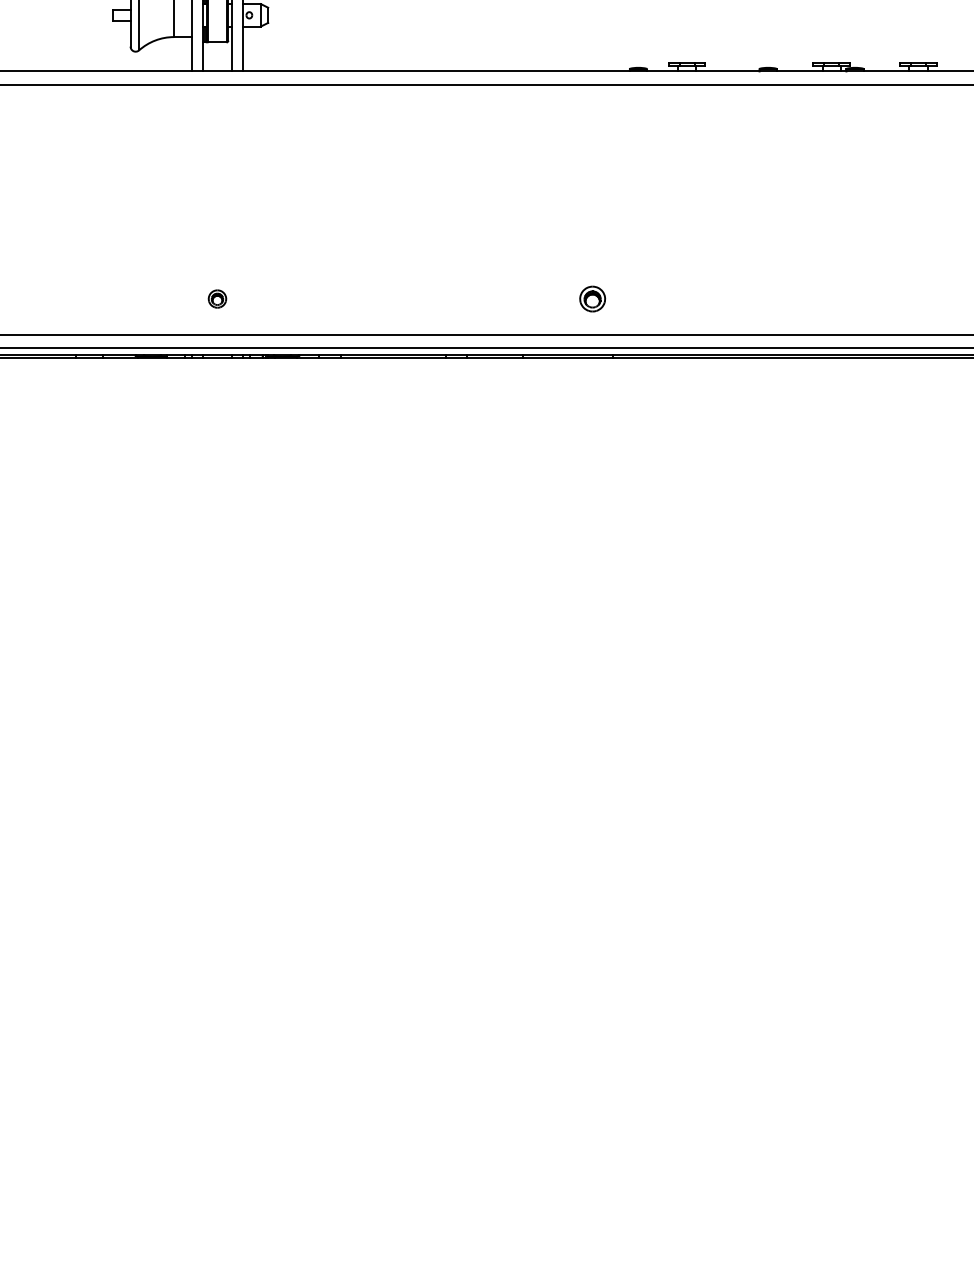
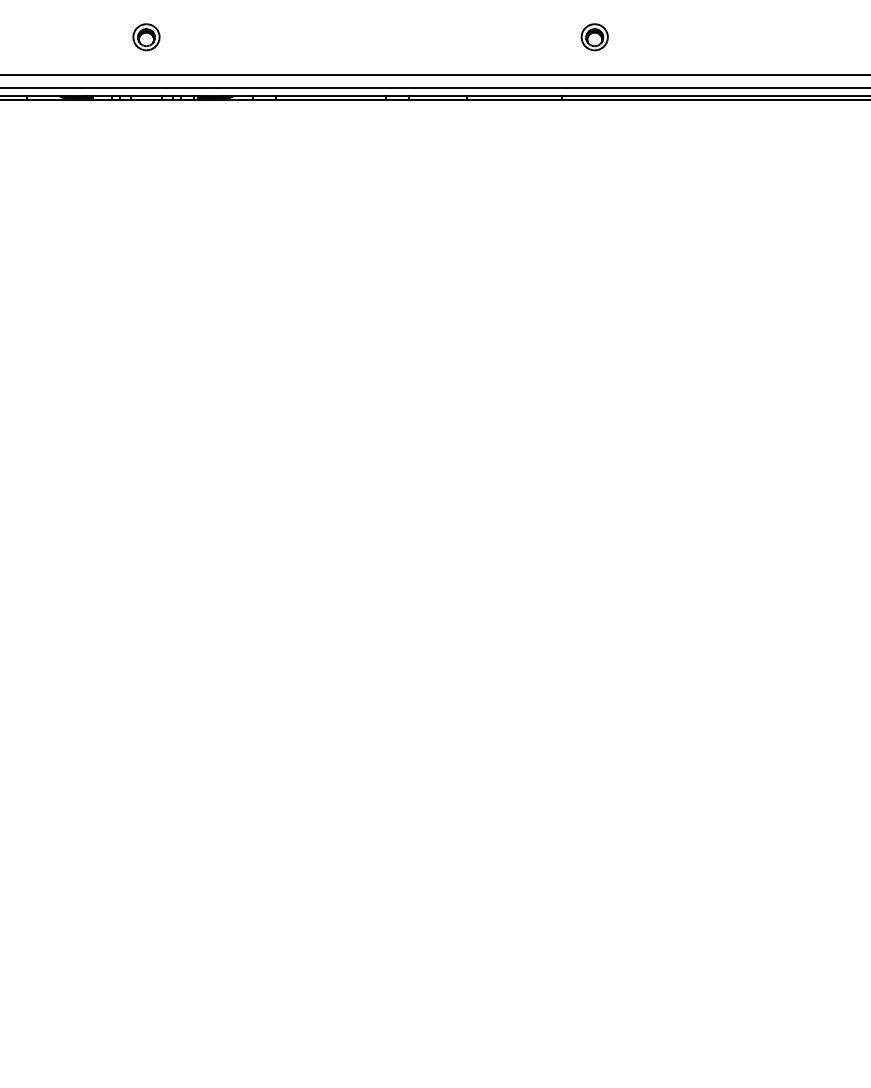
part: (217, 298) -> (146, 36), size x1.43
part: (592, 298) -> (594, 36), moved

